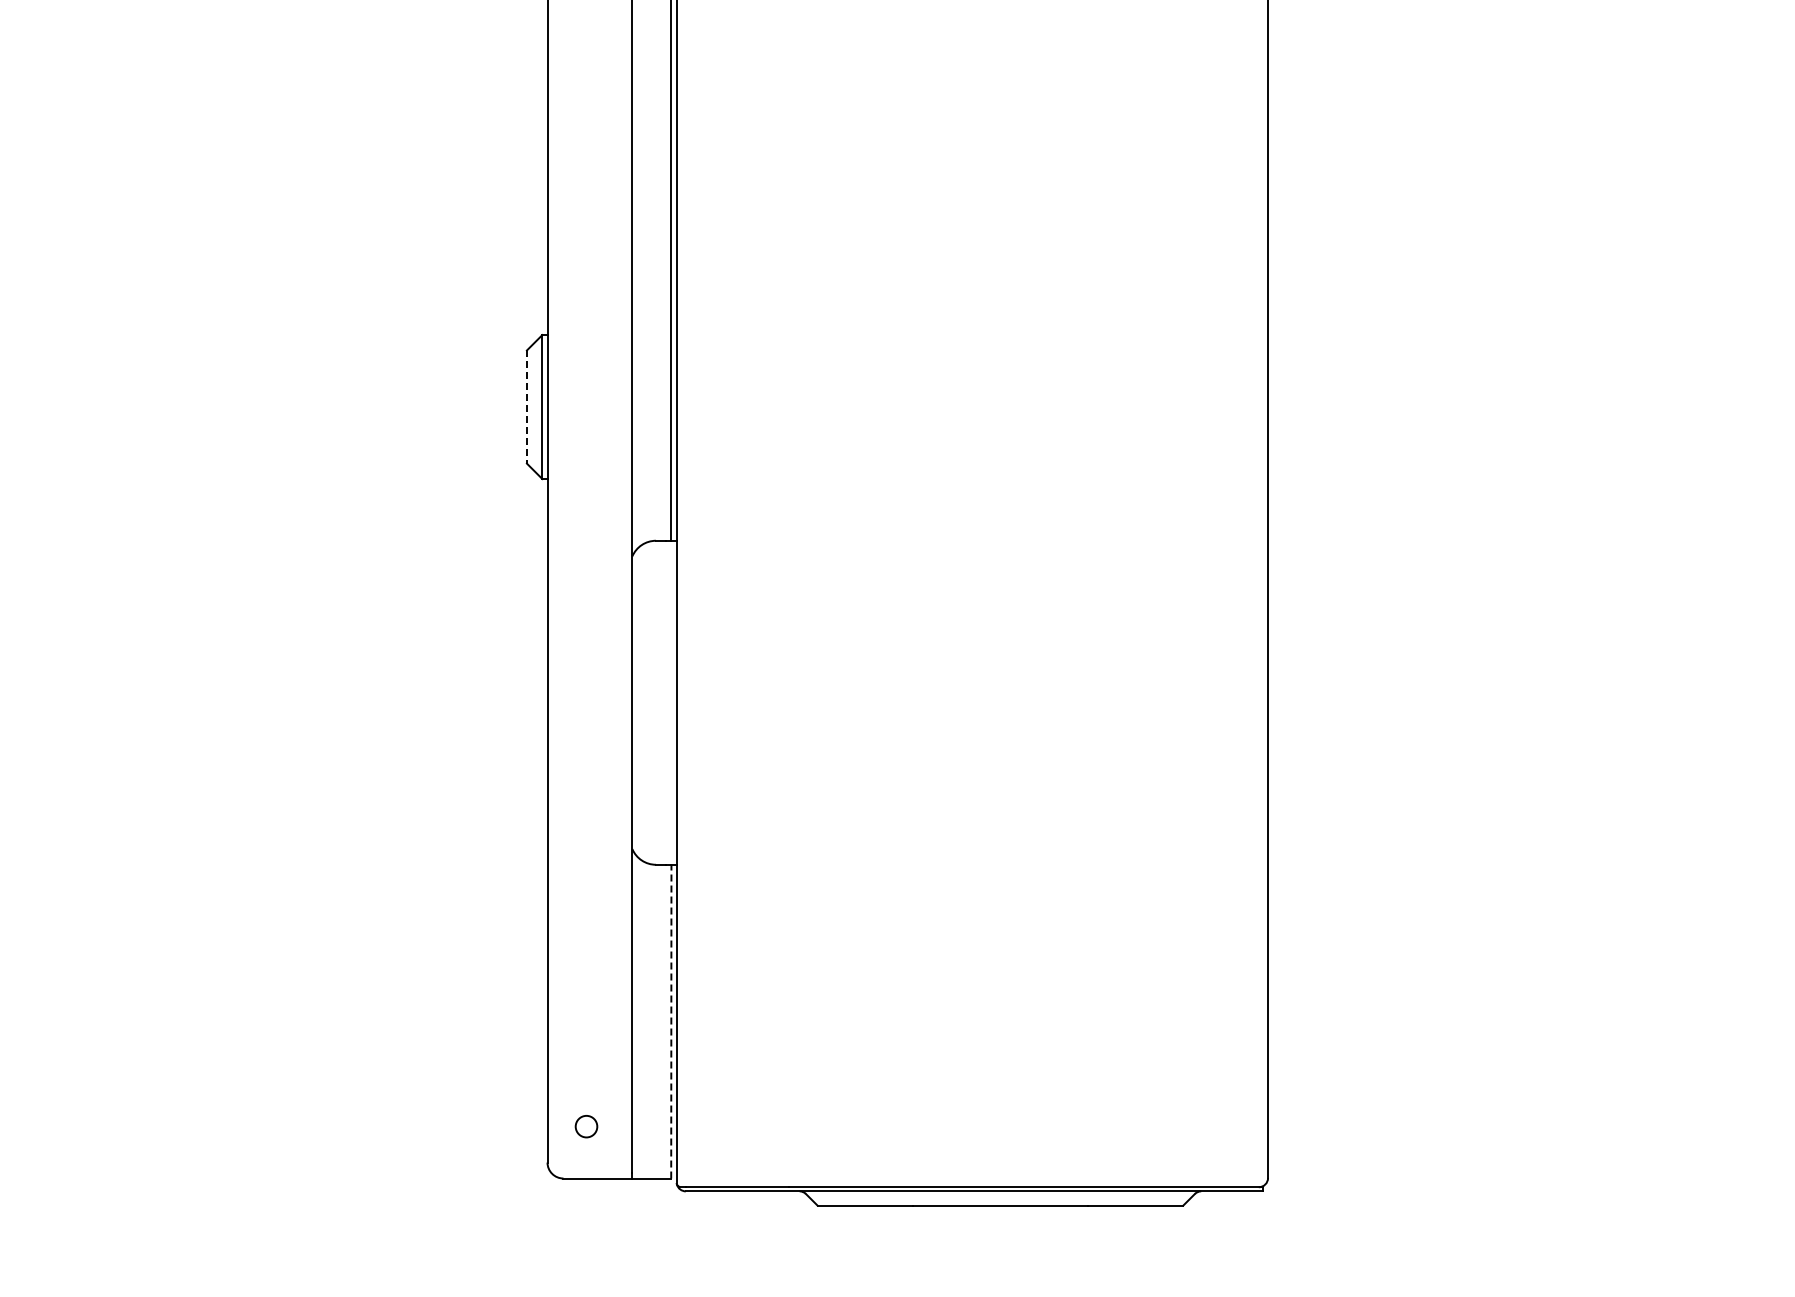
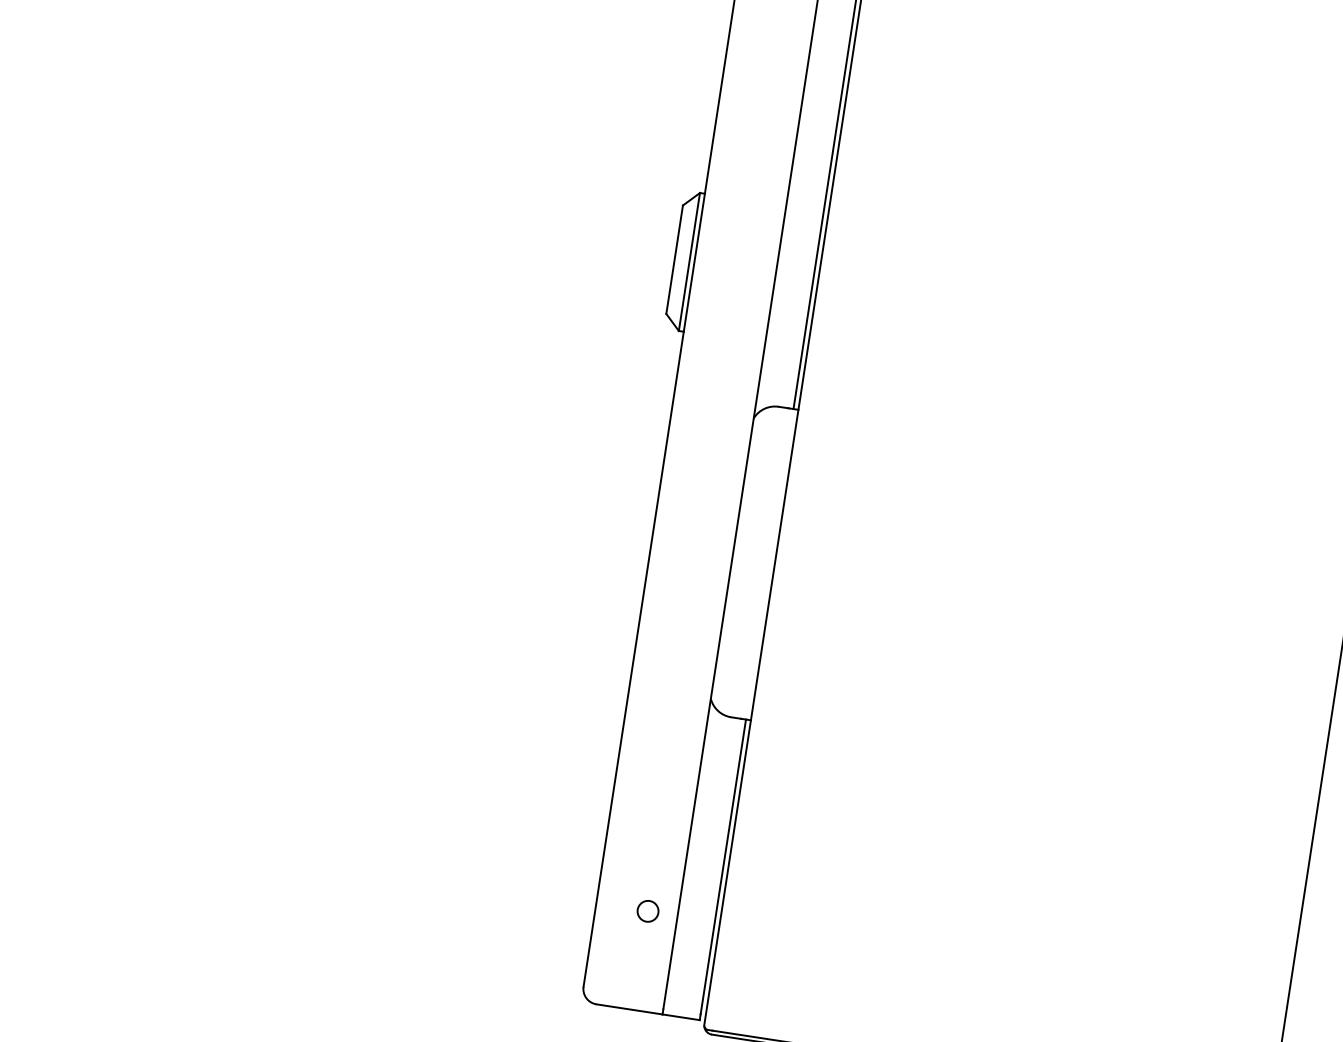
line: (526, 407) -> (674, 260), dashed -> solid
line: (671, 1021) -> (723, 869), dashed -> solid
circle: (586, 1126) -> (648, 911), moved

